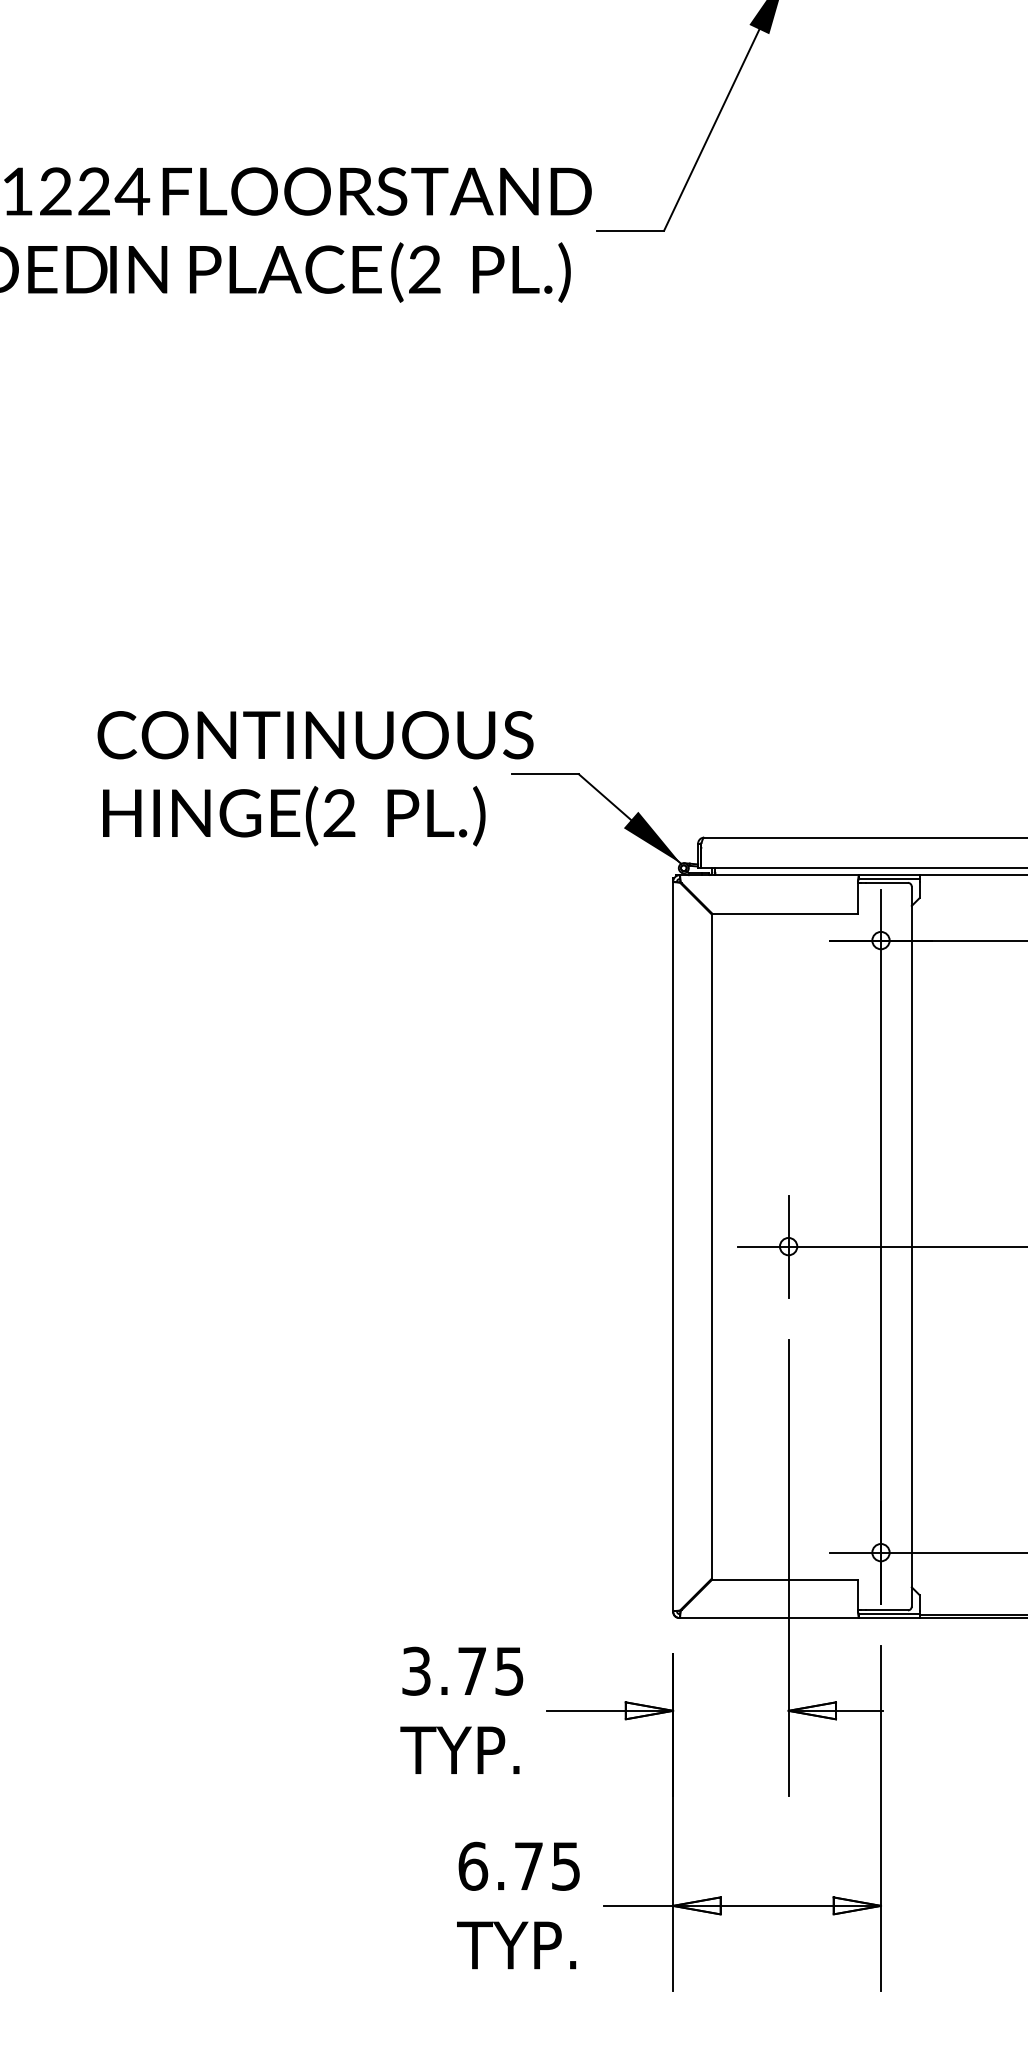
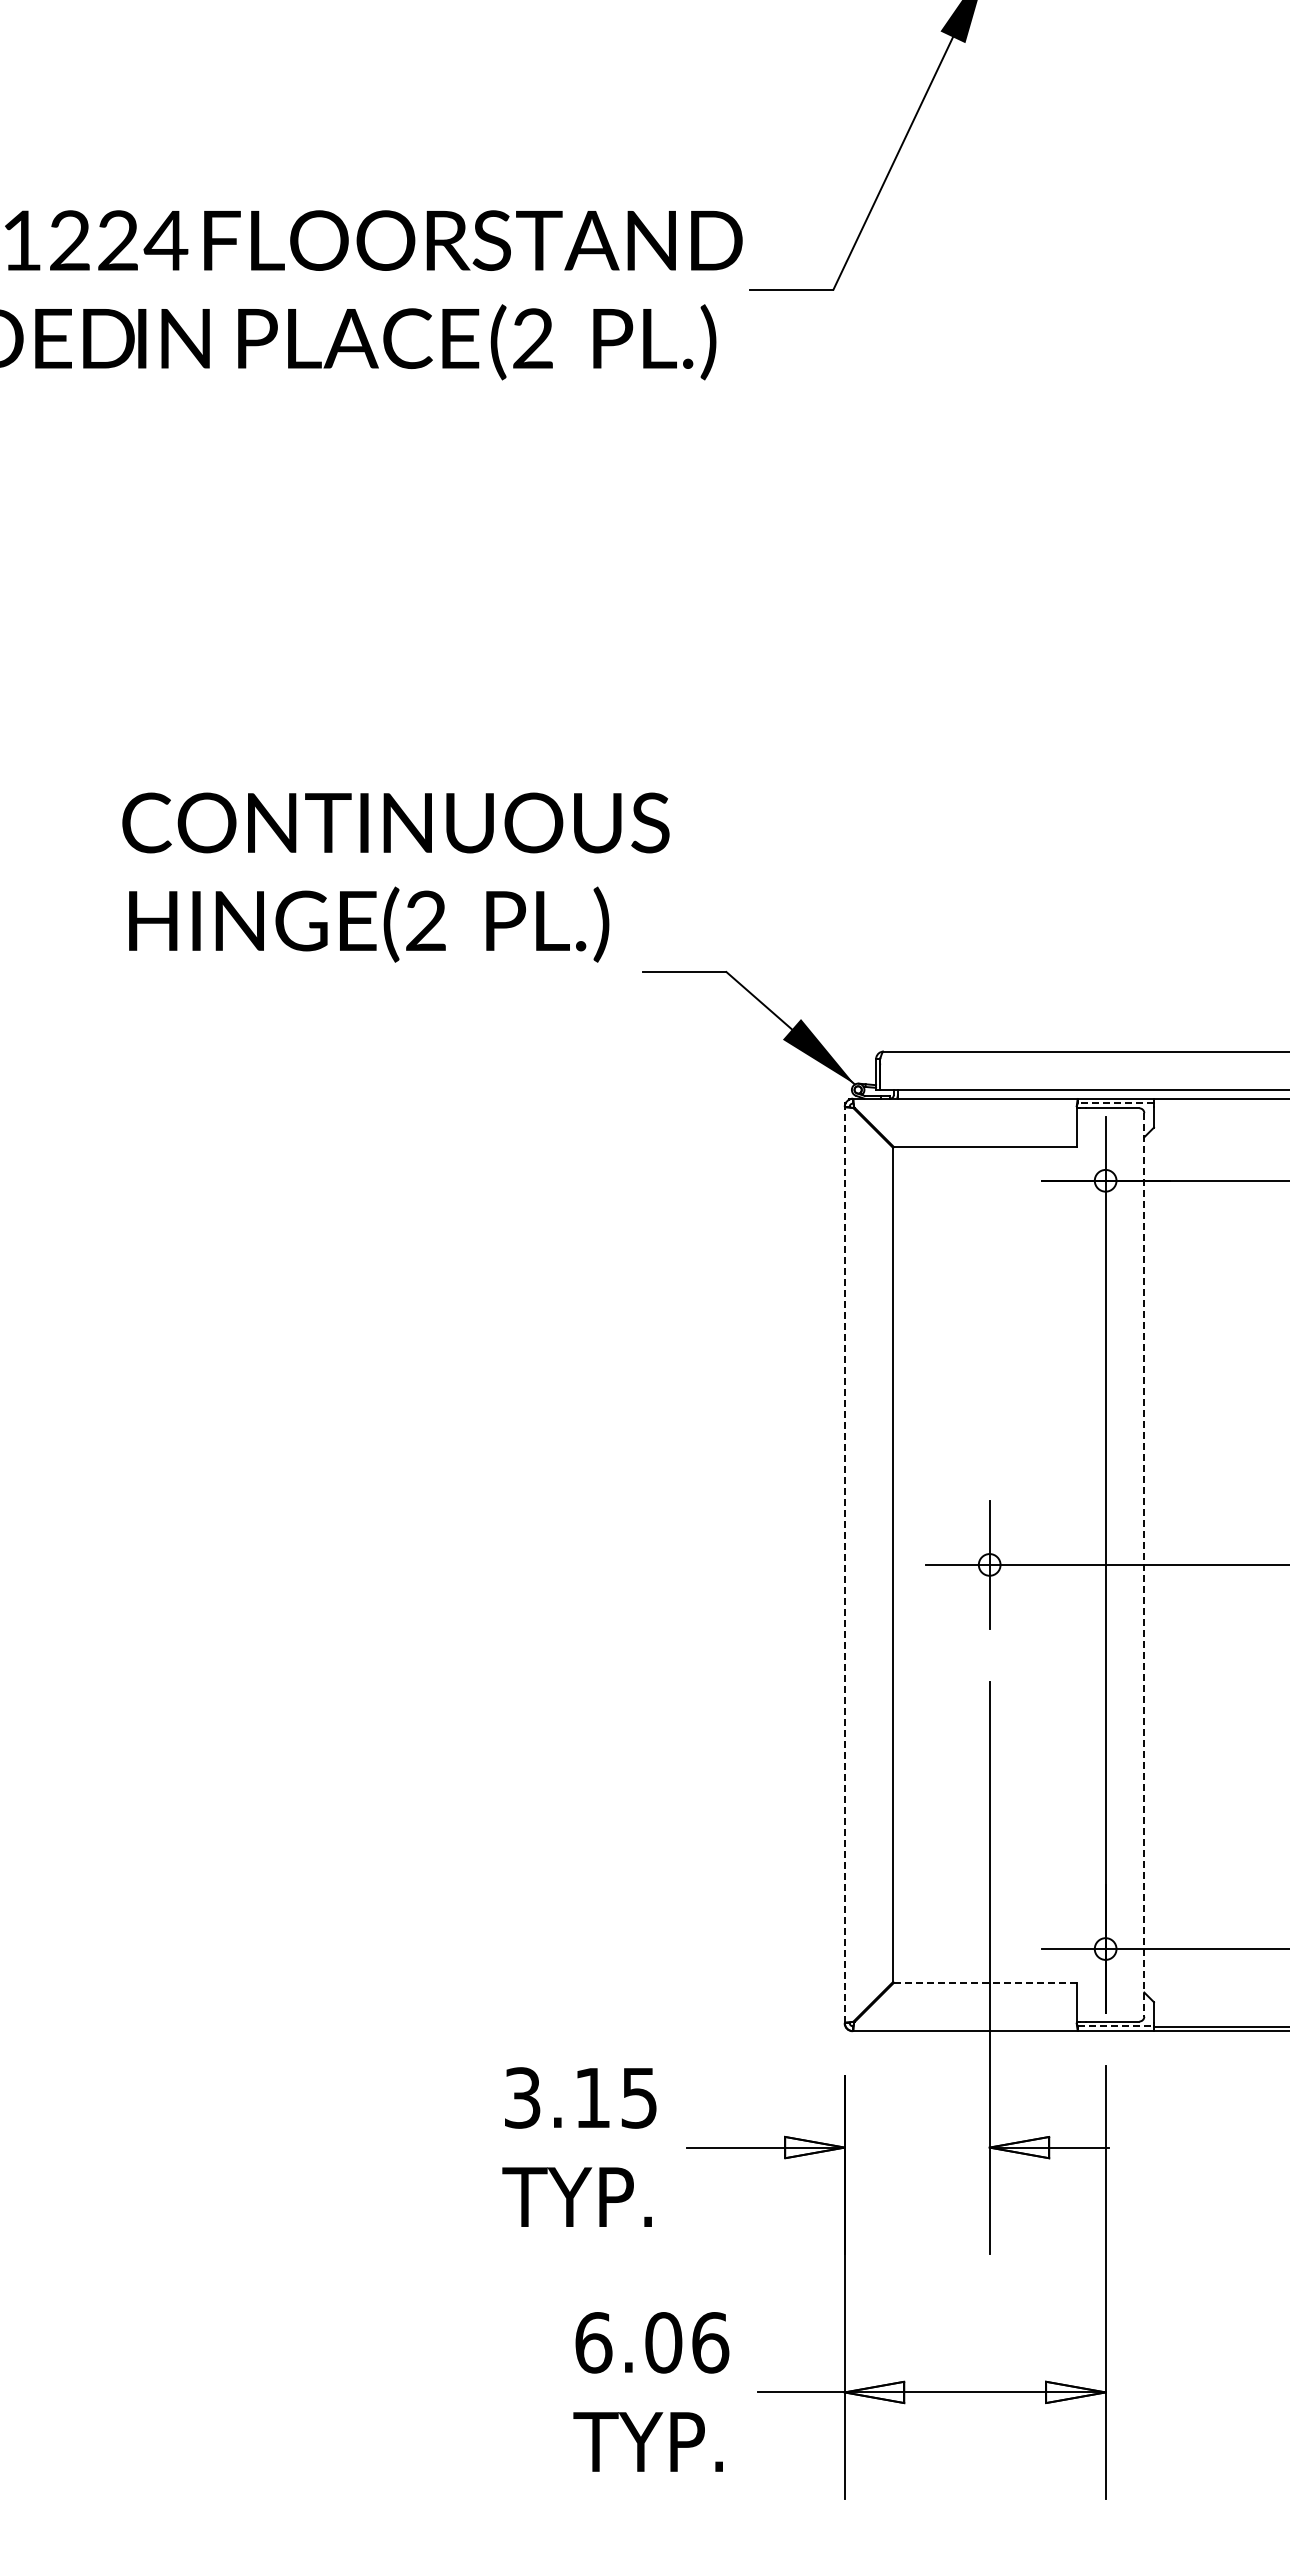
text: (315, 778) -> (395, 877), moved
line: (889, 879) -> (1116, 1103), solid -> dashed
line: (672, 1246) -> (844, 1564), solid -> dashed
line: (911, 1246) -> (1144, 1564), solid -> dashed
line: (785, 1579) -> (985, 1982), solid -> dashed
line: (889, 1614) -> (1116, 2026), solid -> dashed
text: (472, 1670) -> (592, 2097), 3.75 -> 3.15
text: (547, 1866) -> (687, 2342), 6.75 -> 6.06

